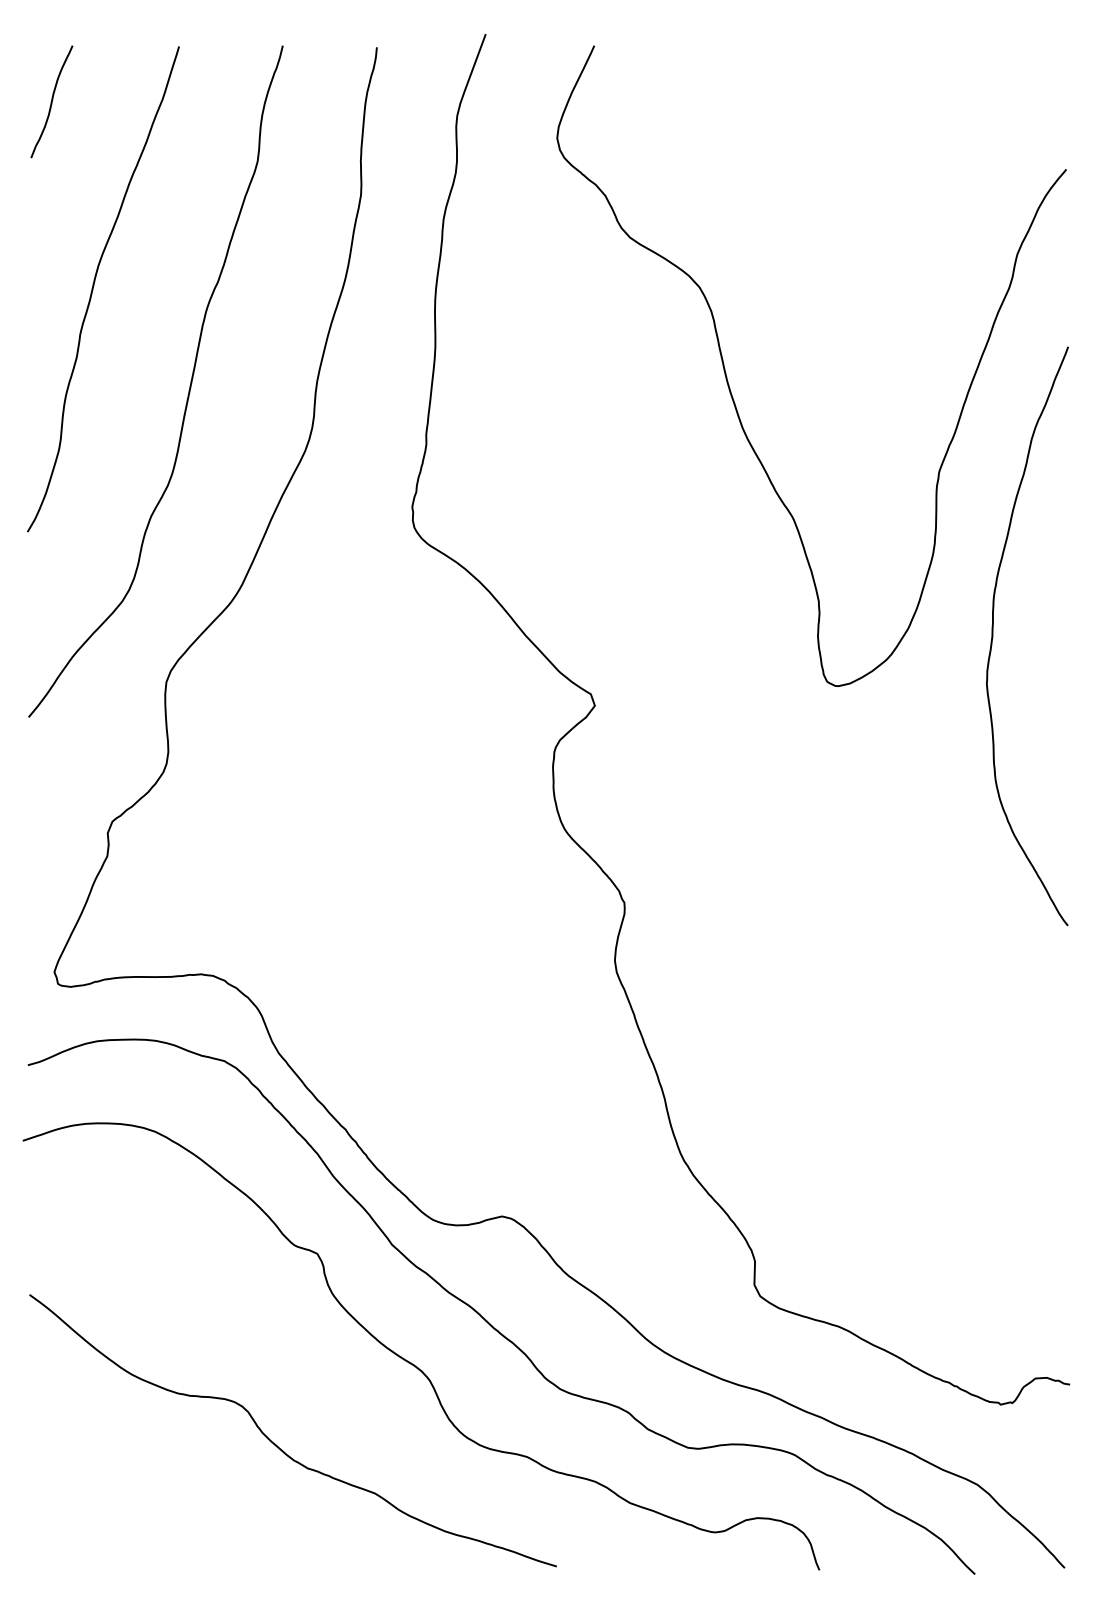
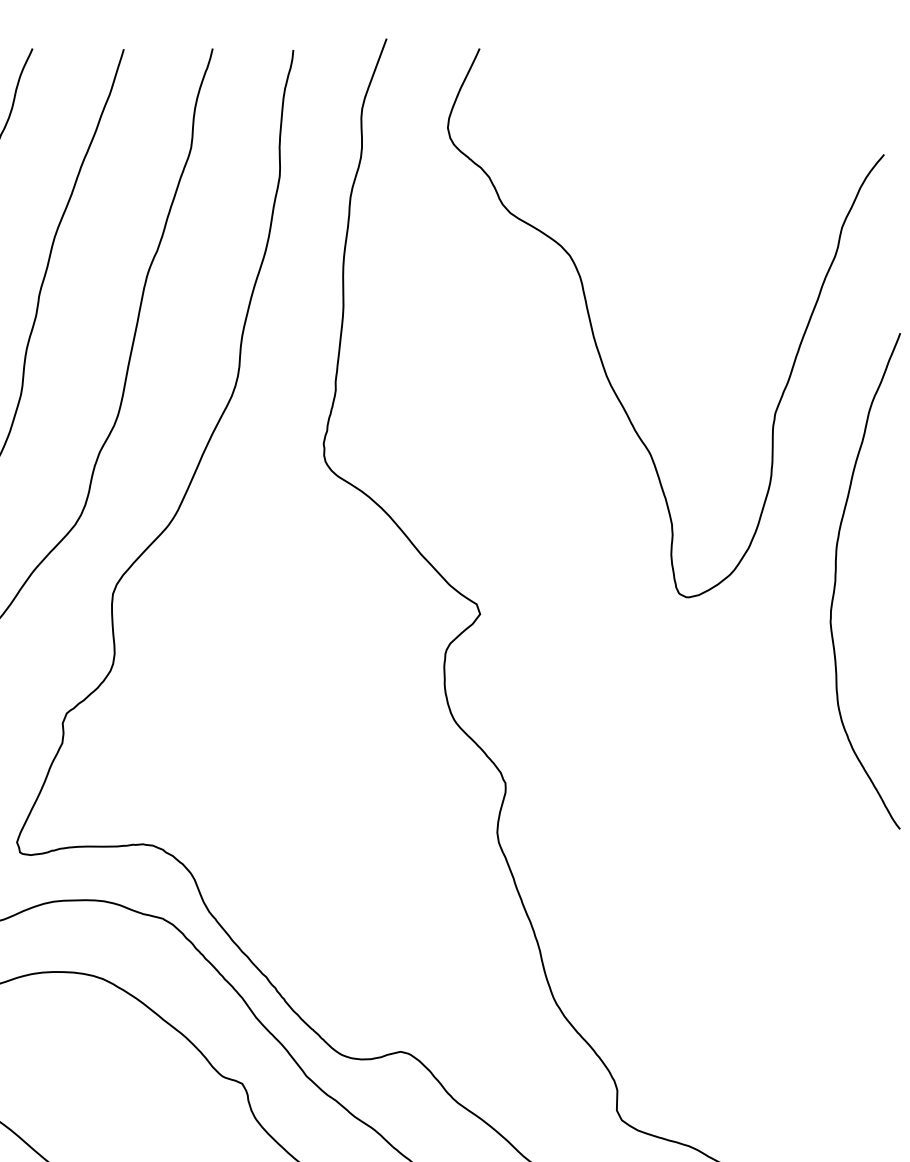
curve: (993, 636) -> (836, 581), moved

